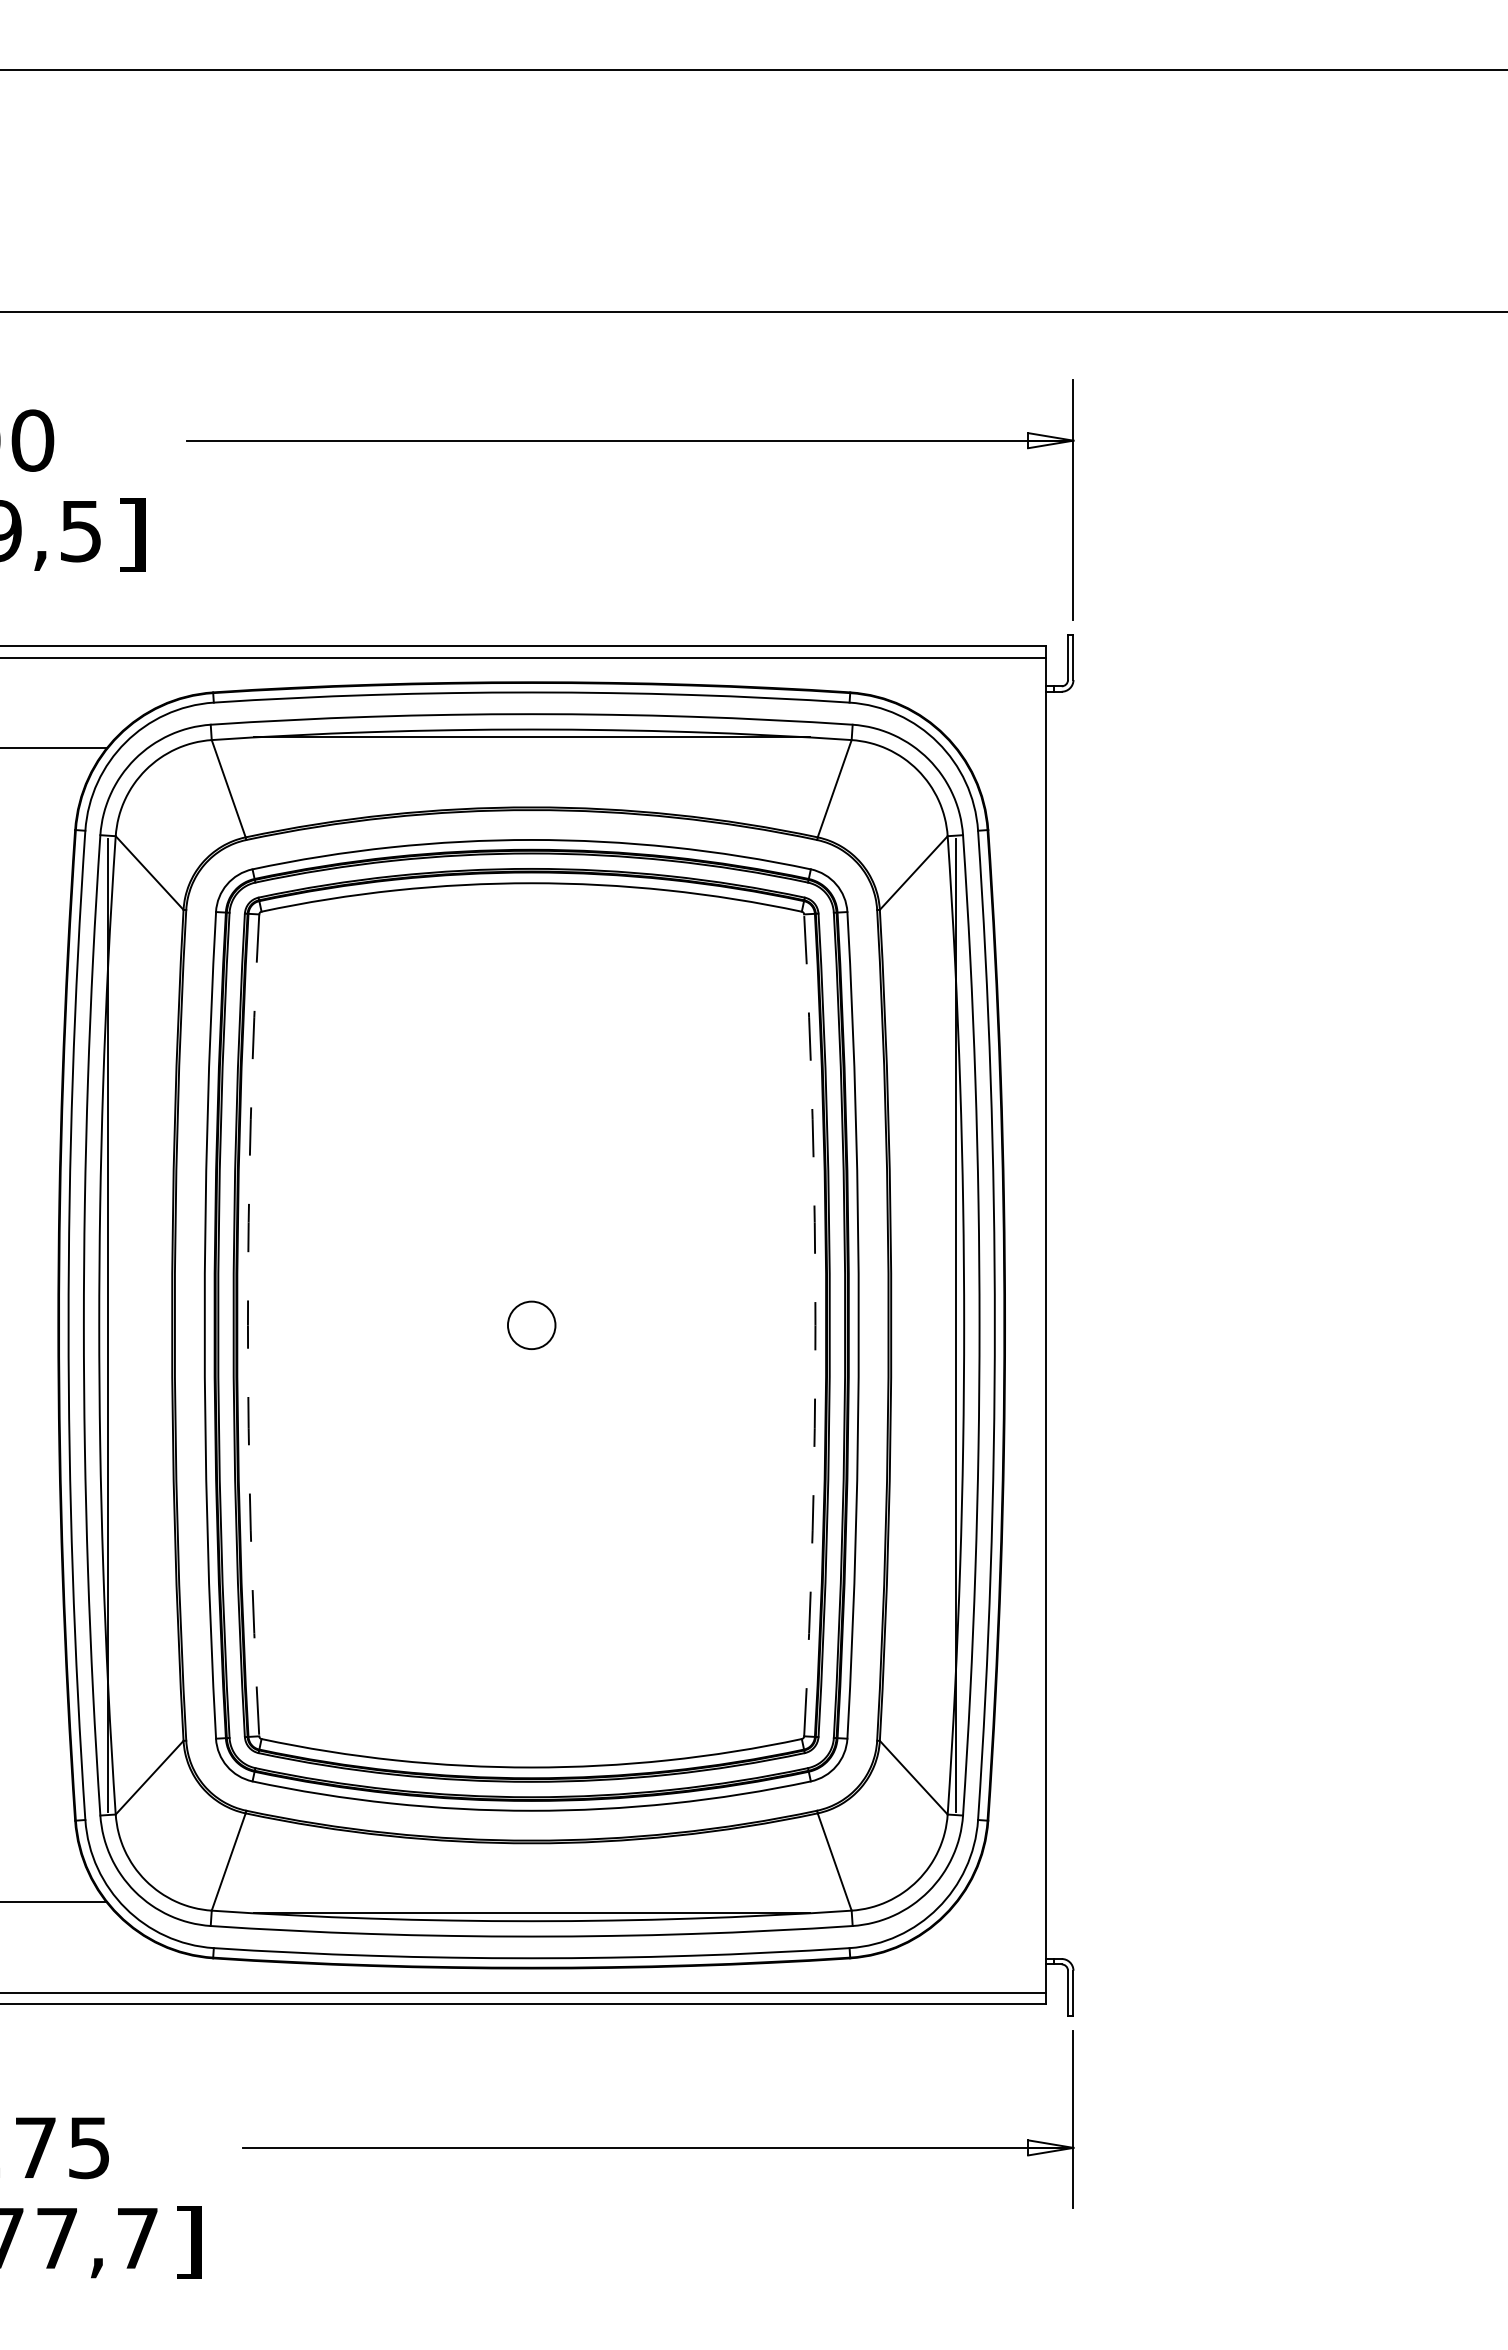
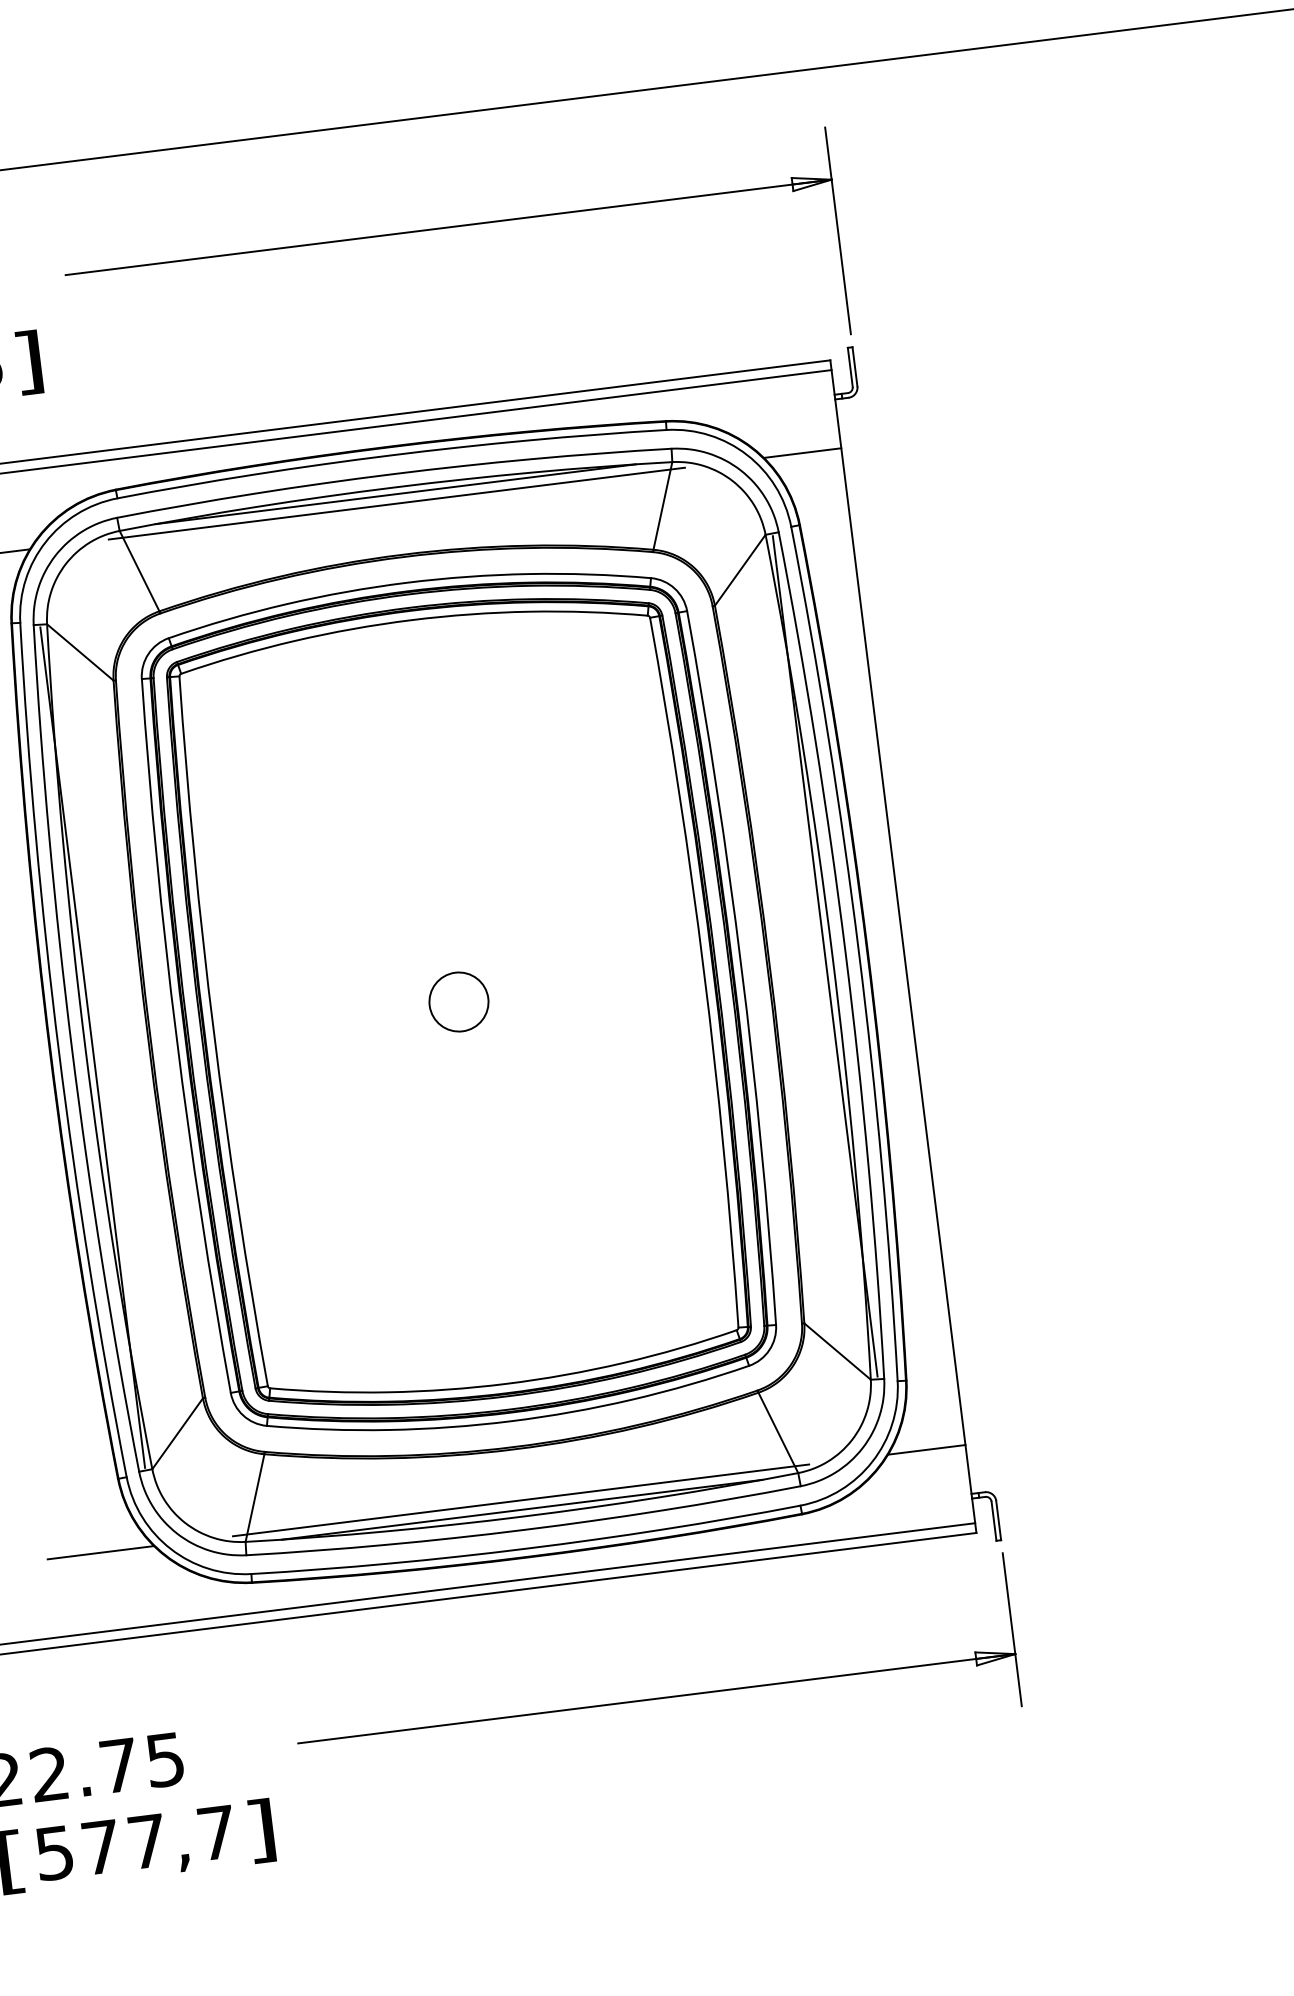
line: (531, 748) -> (396, 503), added
line: (1001, 748) -> (802, 453), added
arc: (247, 1325) -> (213, 1032), dashed -> solid
circle: (531, 1325) -> (458, 1002), size x1.43
arc: (815, 1325) -> (704, 971), dashed -> solid
line: (531, 1902) -> (520, 1500), added
line: (1001, 1902) -> (926, 1449), added

